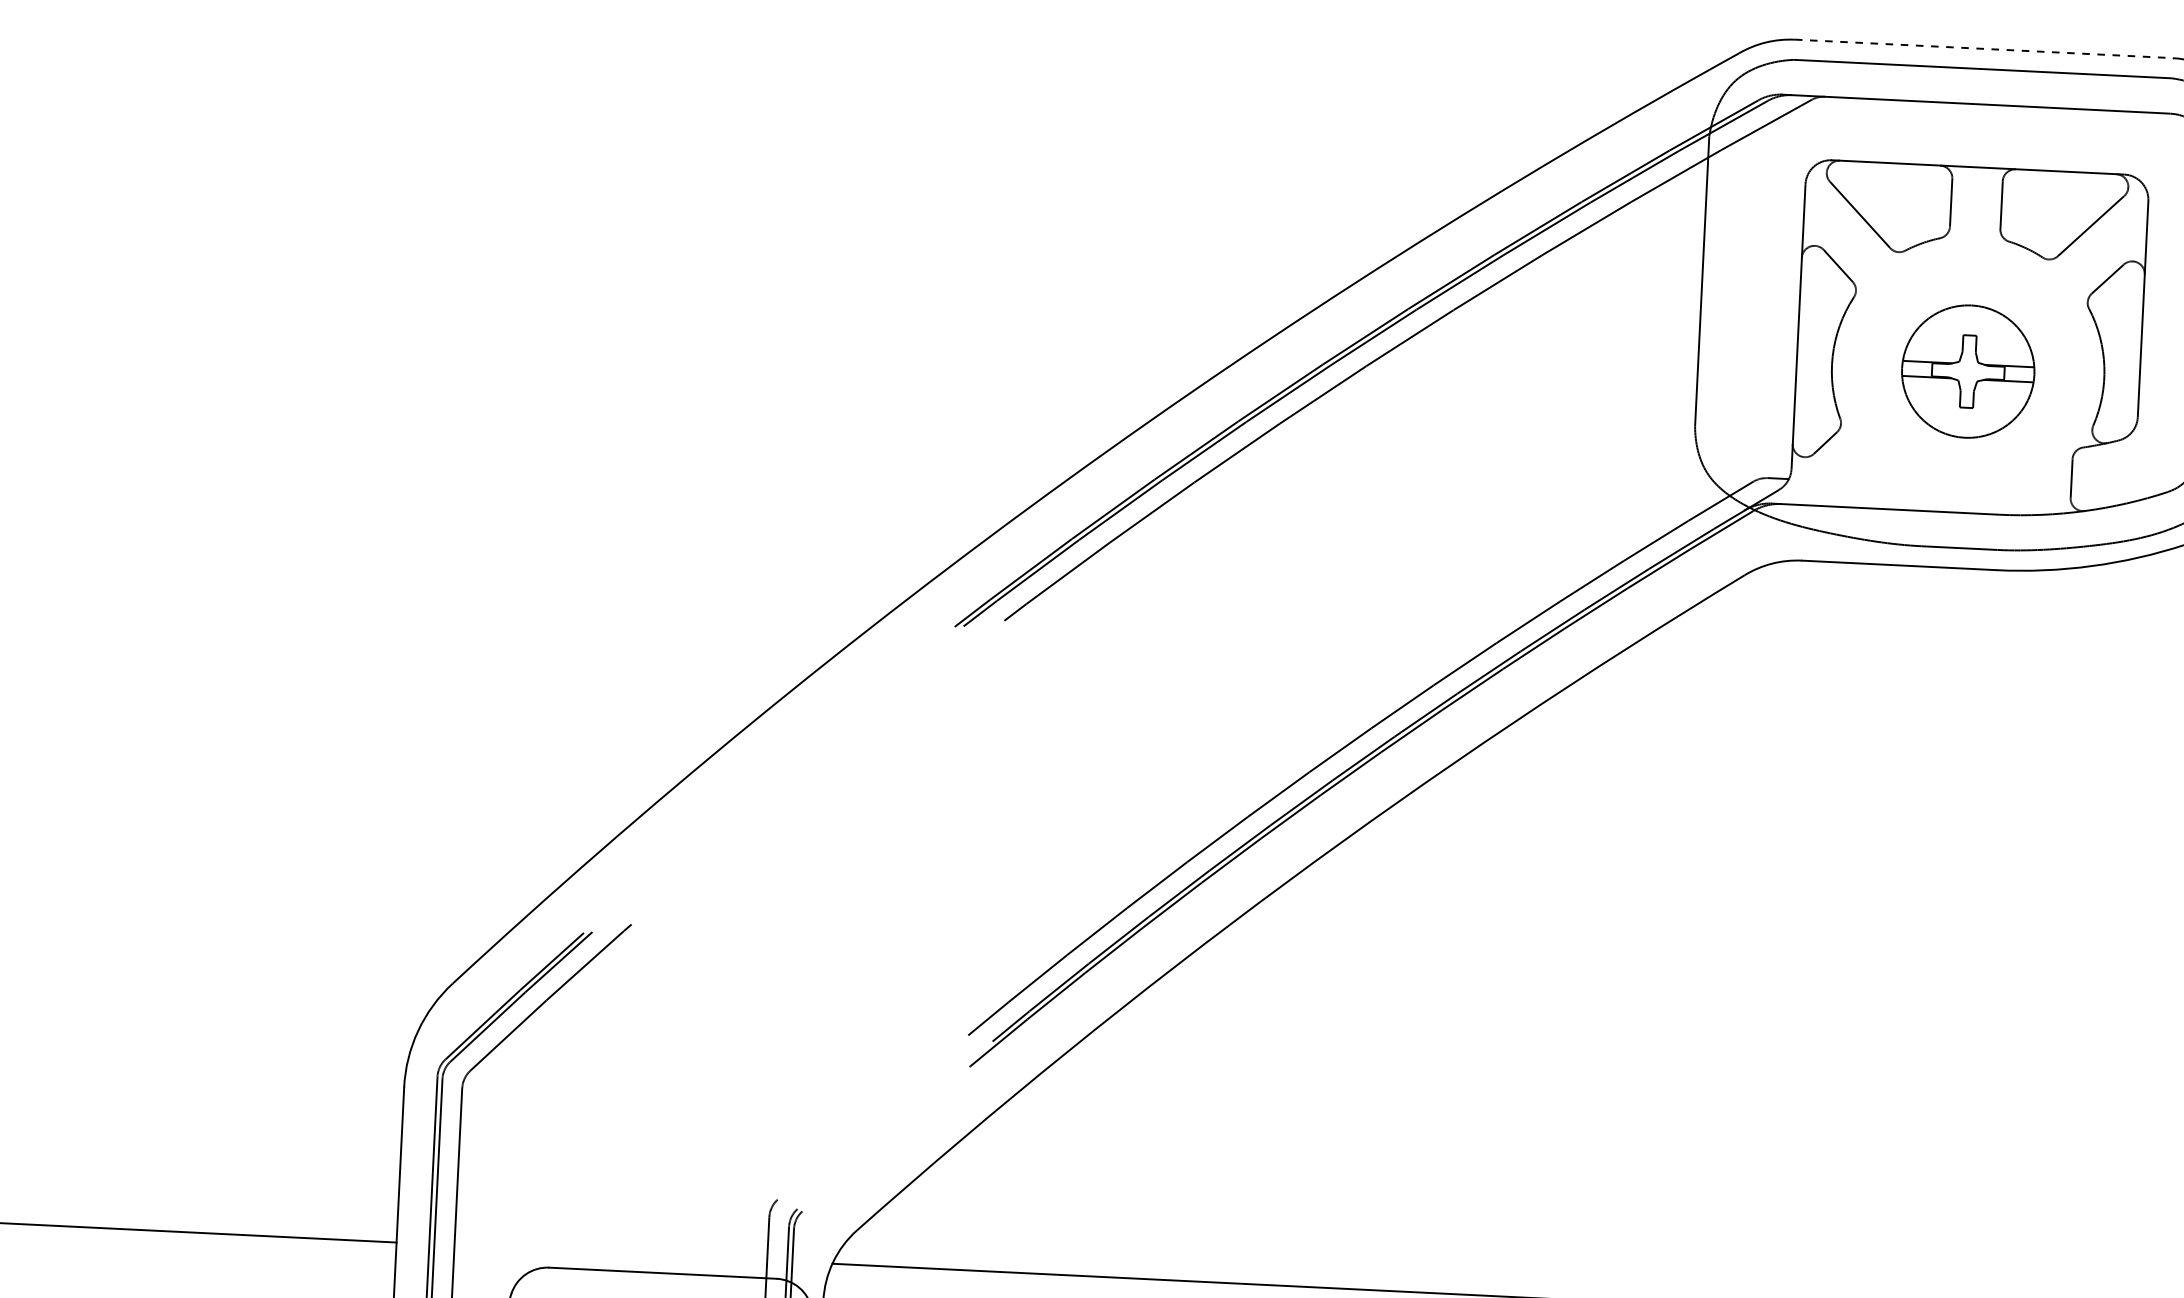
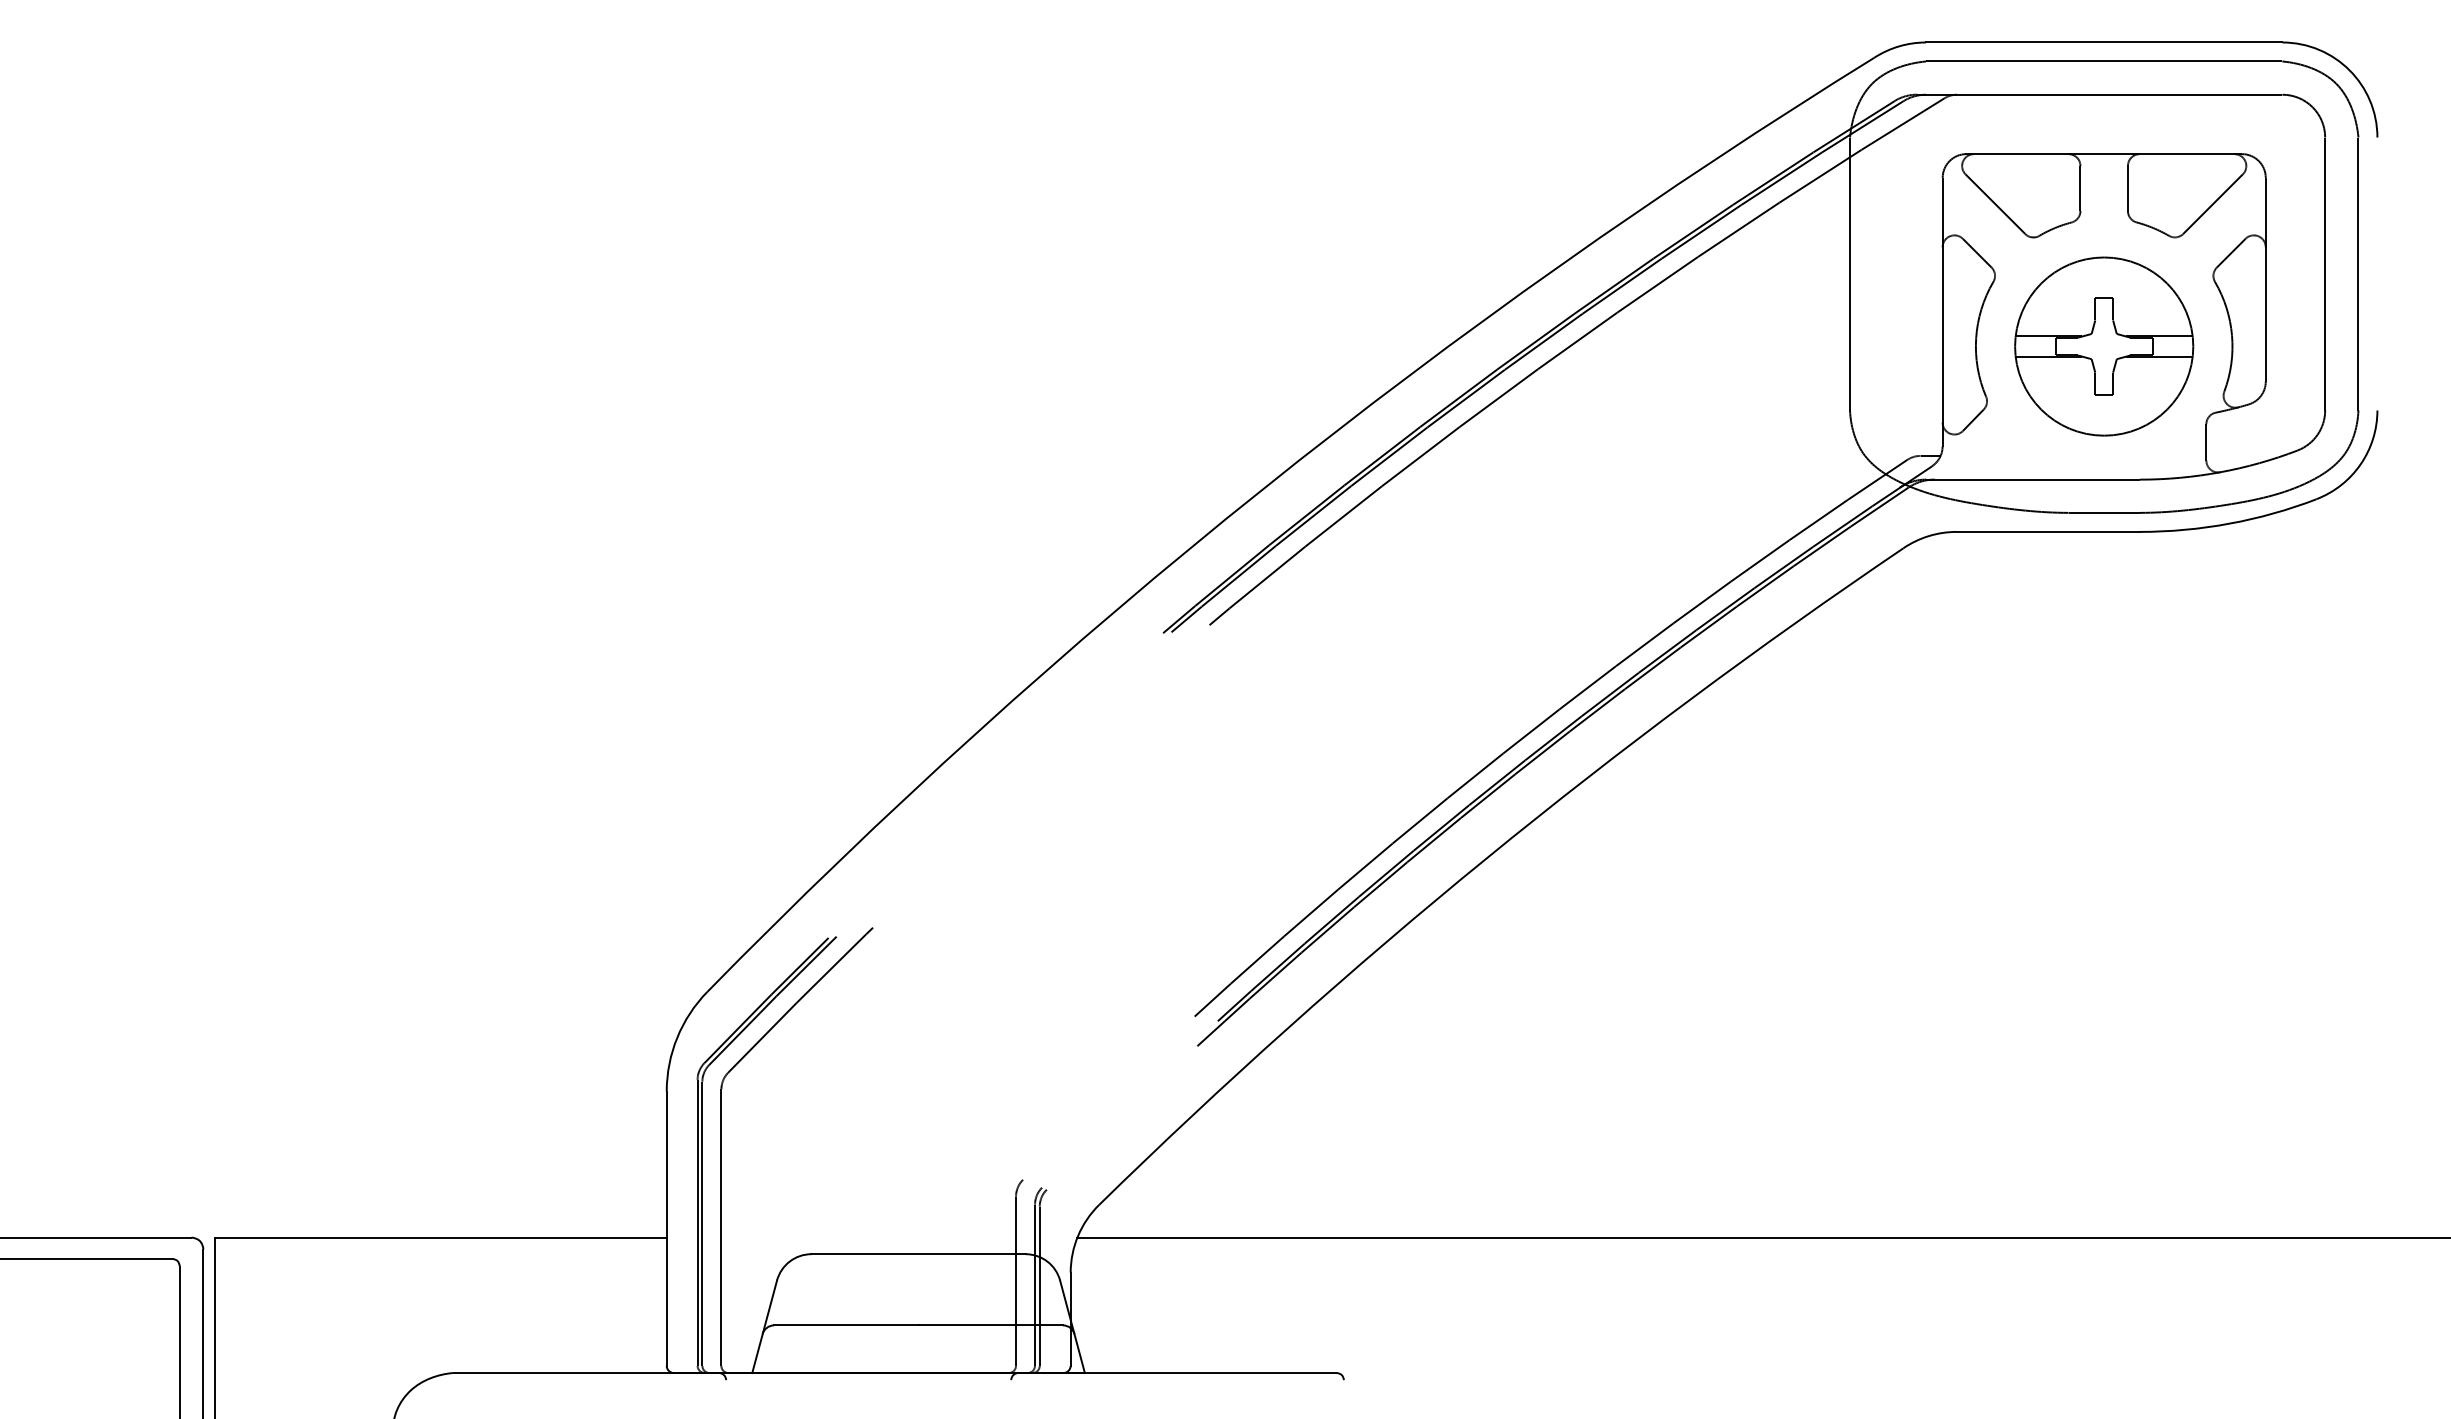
line: (1984, 48) -> (2104, 42), dashed -> solid
part: (1968, 371) -> (2104, 346), size x1.43

